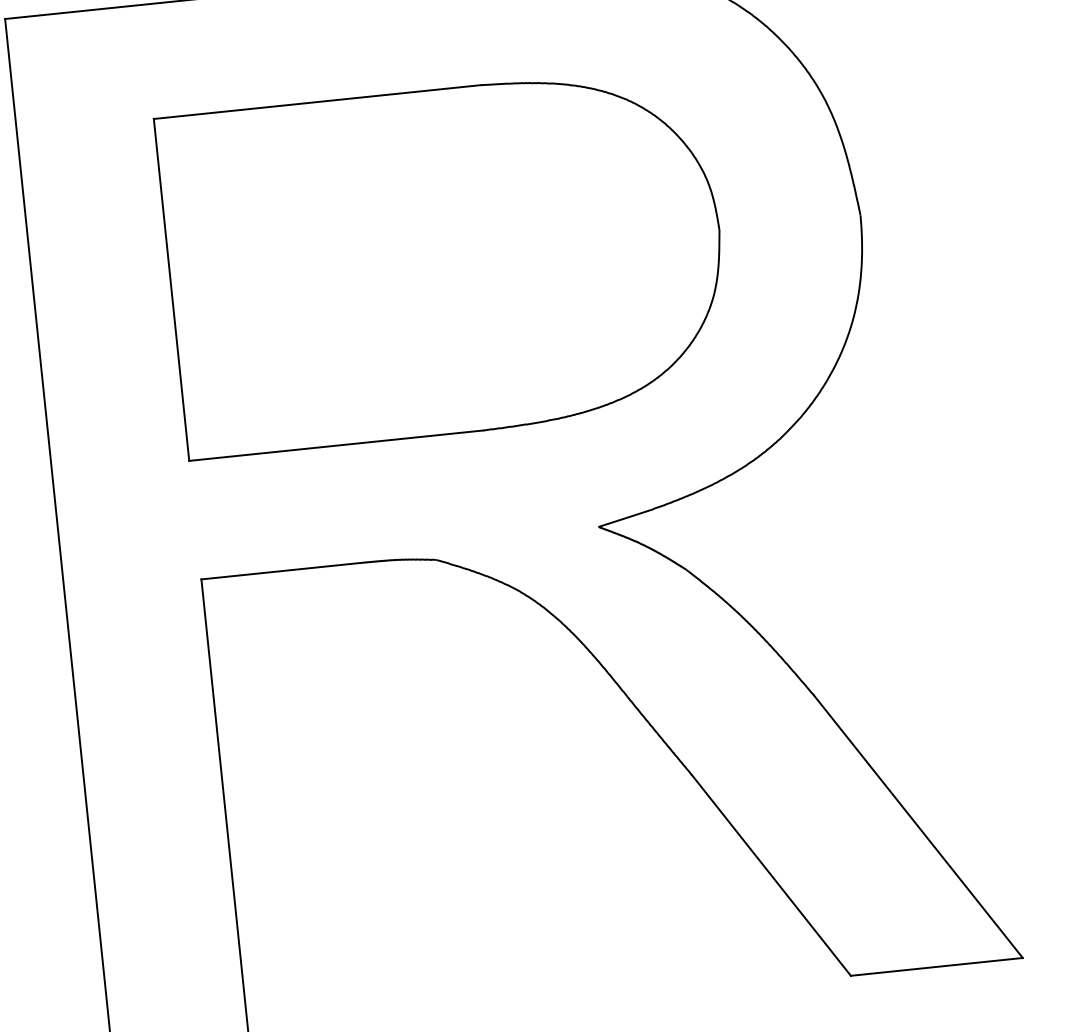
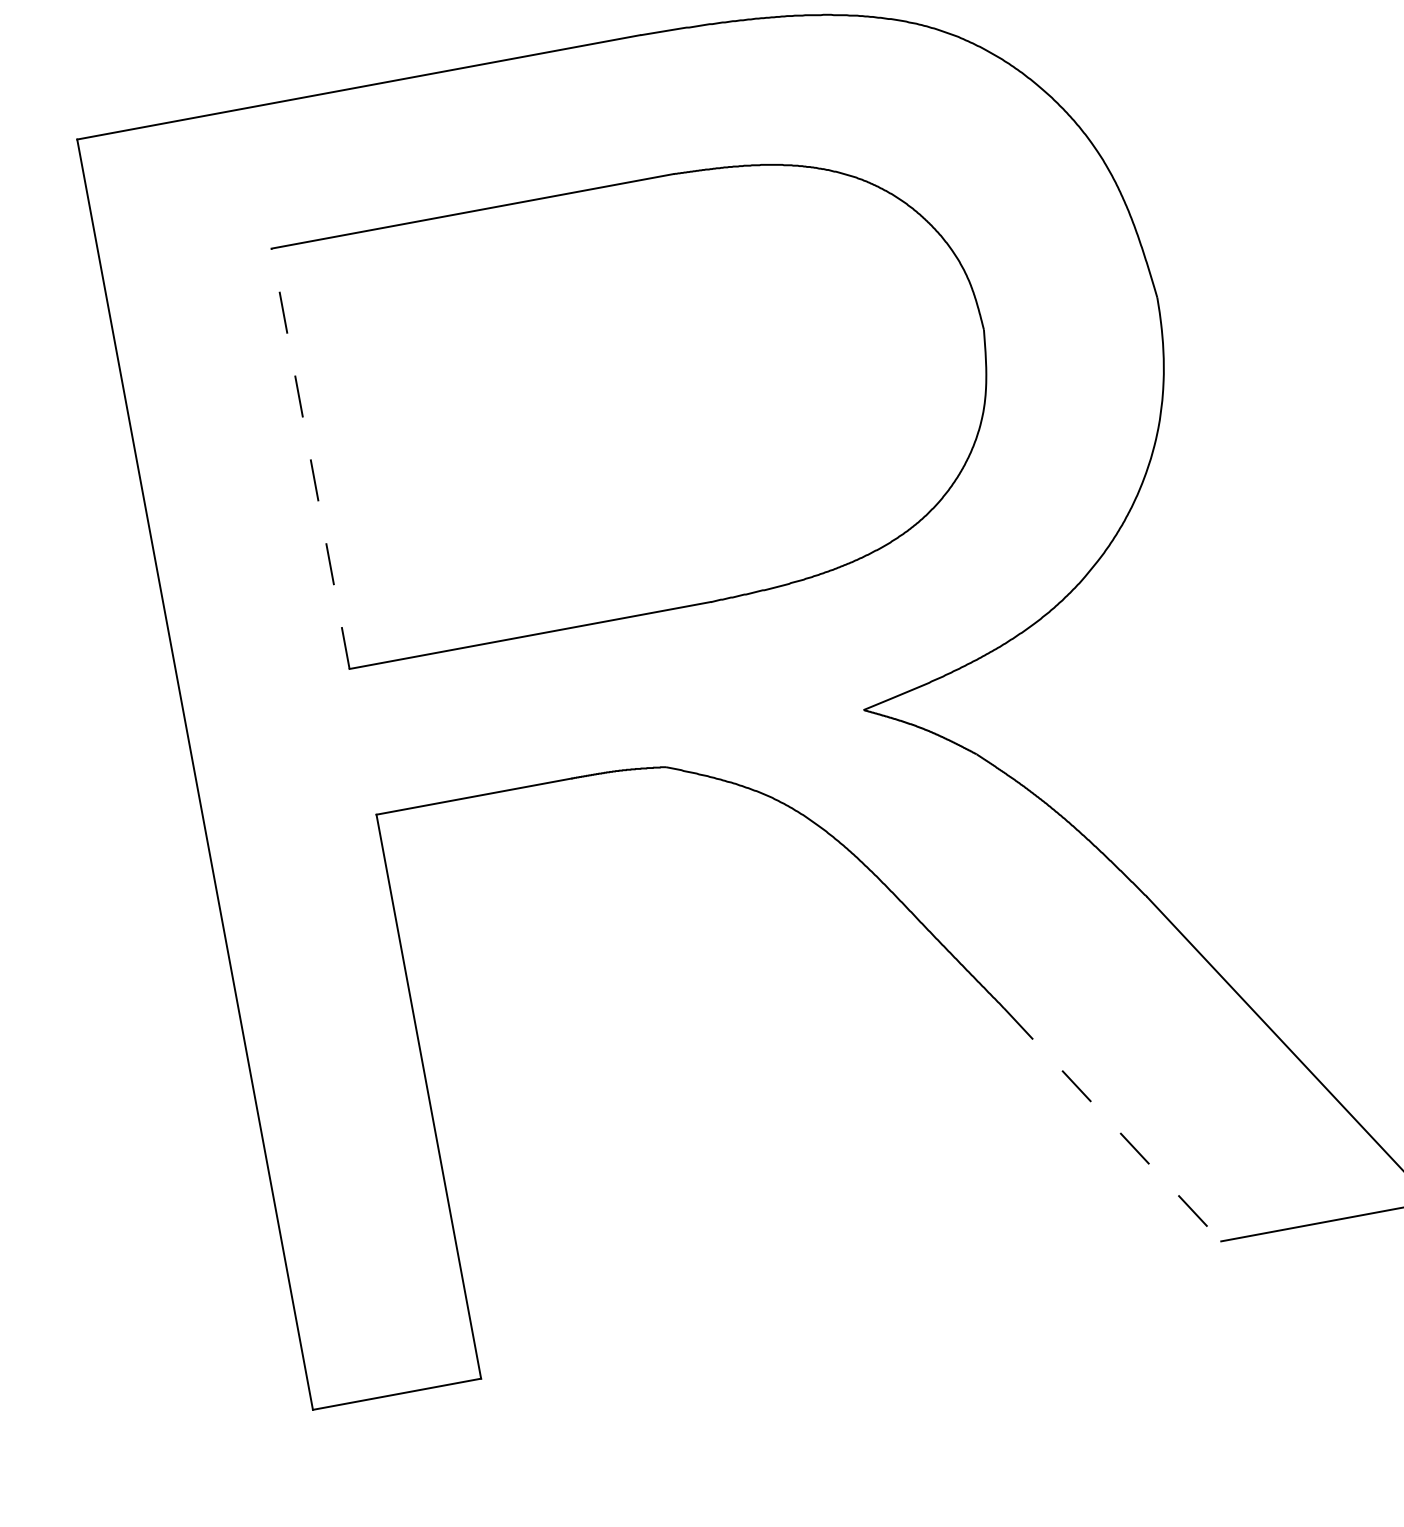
line: (171, 289) -> (310, 458), solid -> dashed
line: (771, 875) -> (1112, 1125), solid -> dashed

